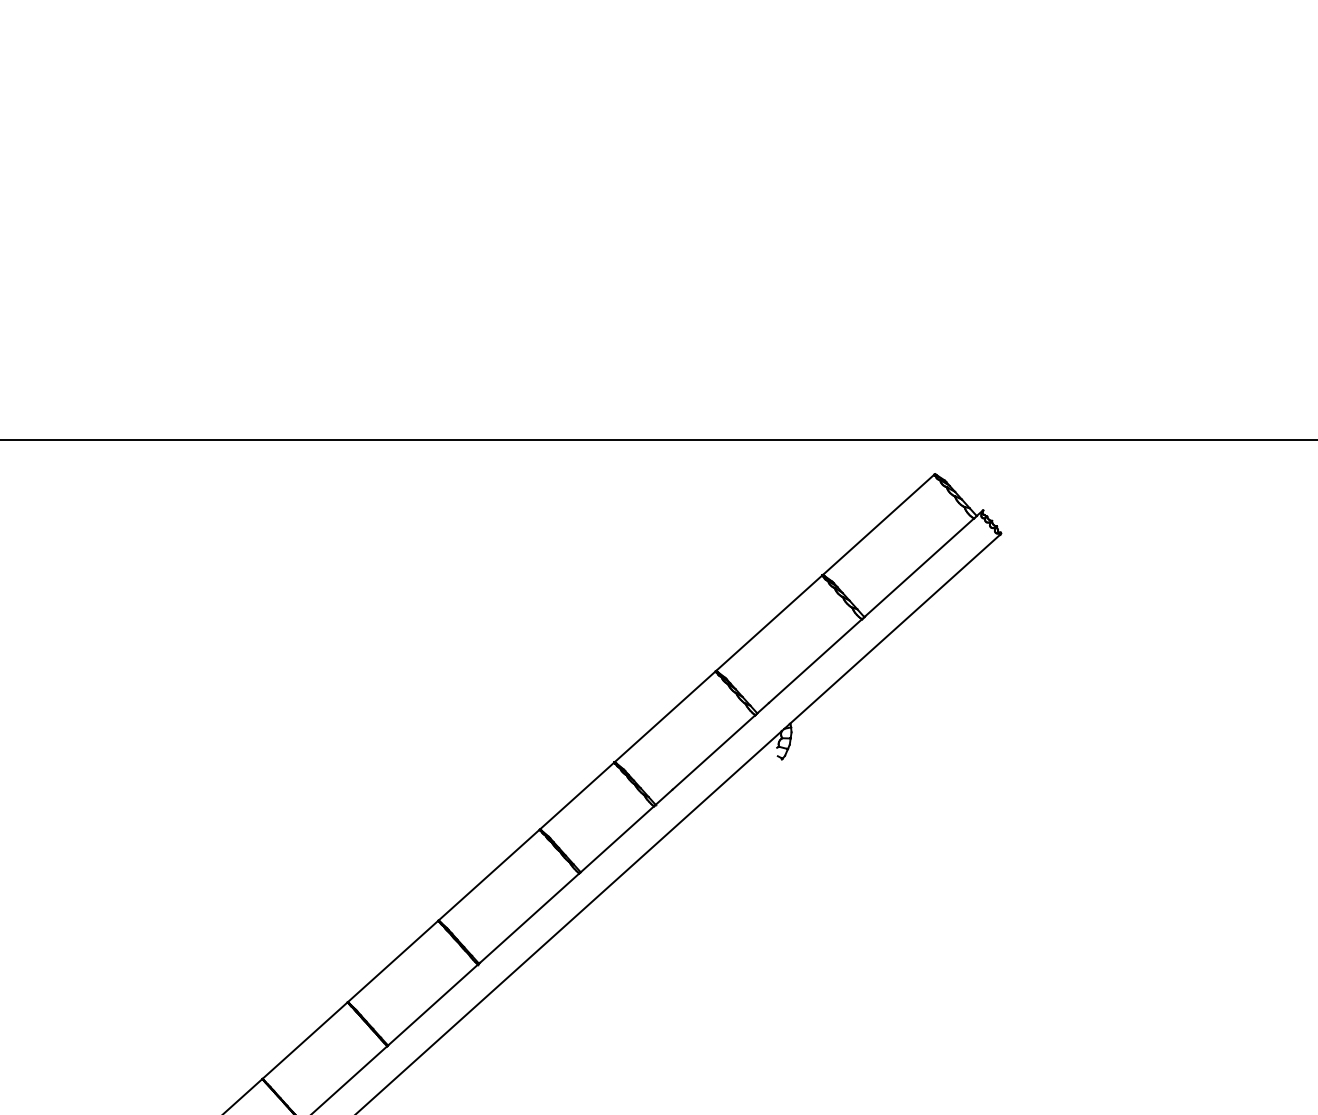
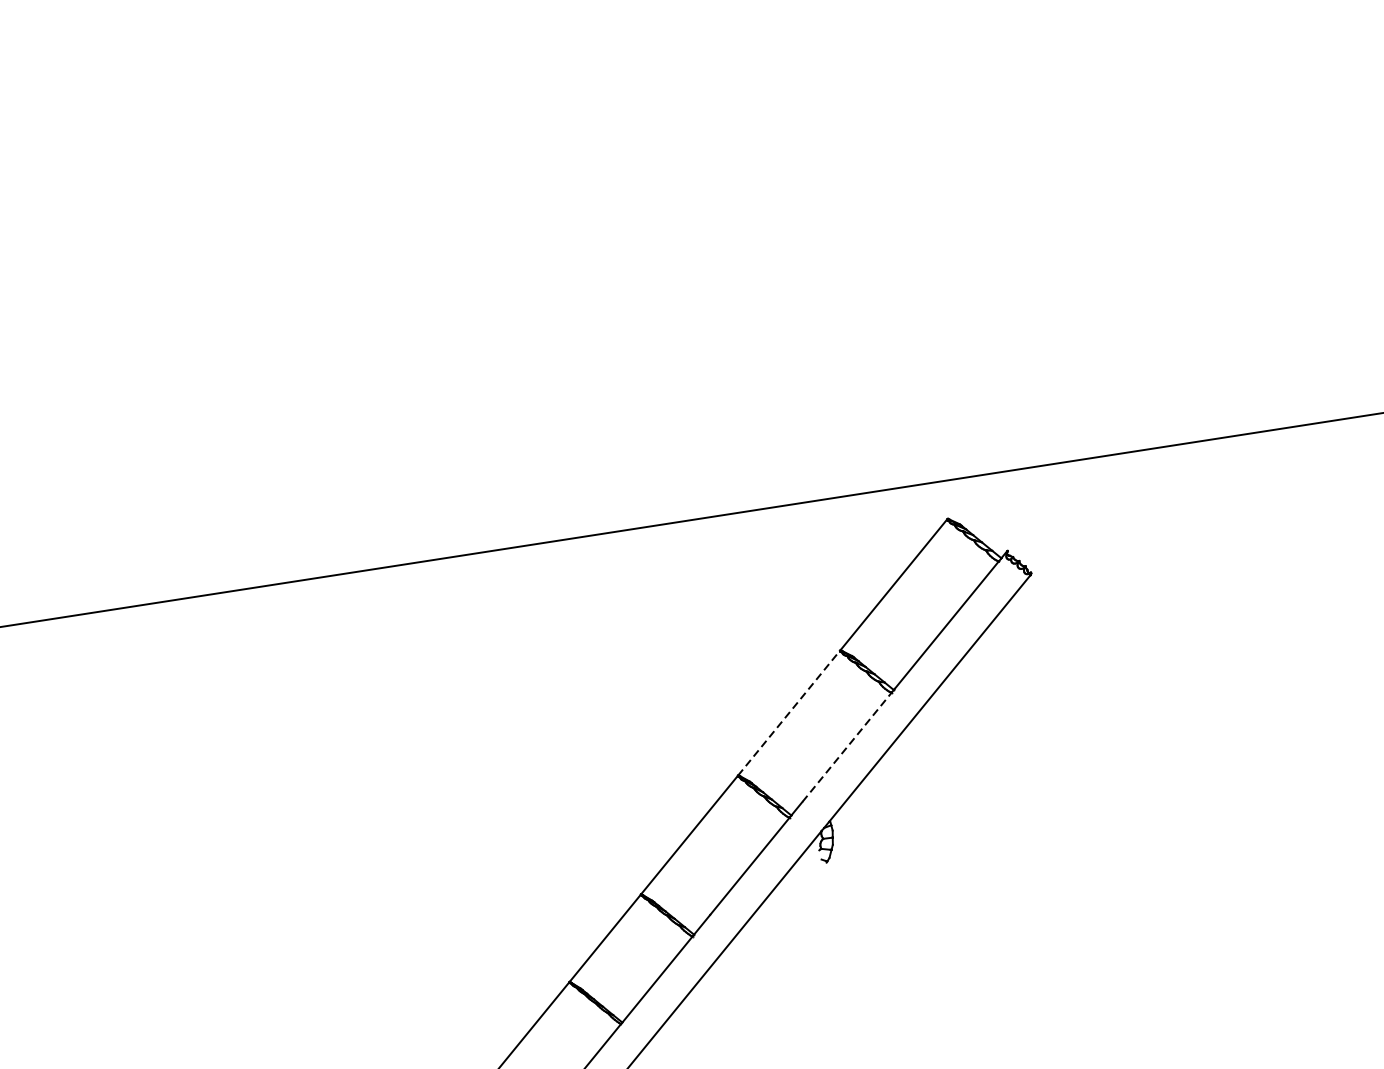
line: (769, 623) -> (789, 713), solid -> dashed
line: (815, 661) -> (847, 747), solid -> dashed

